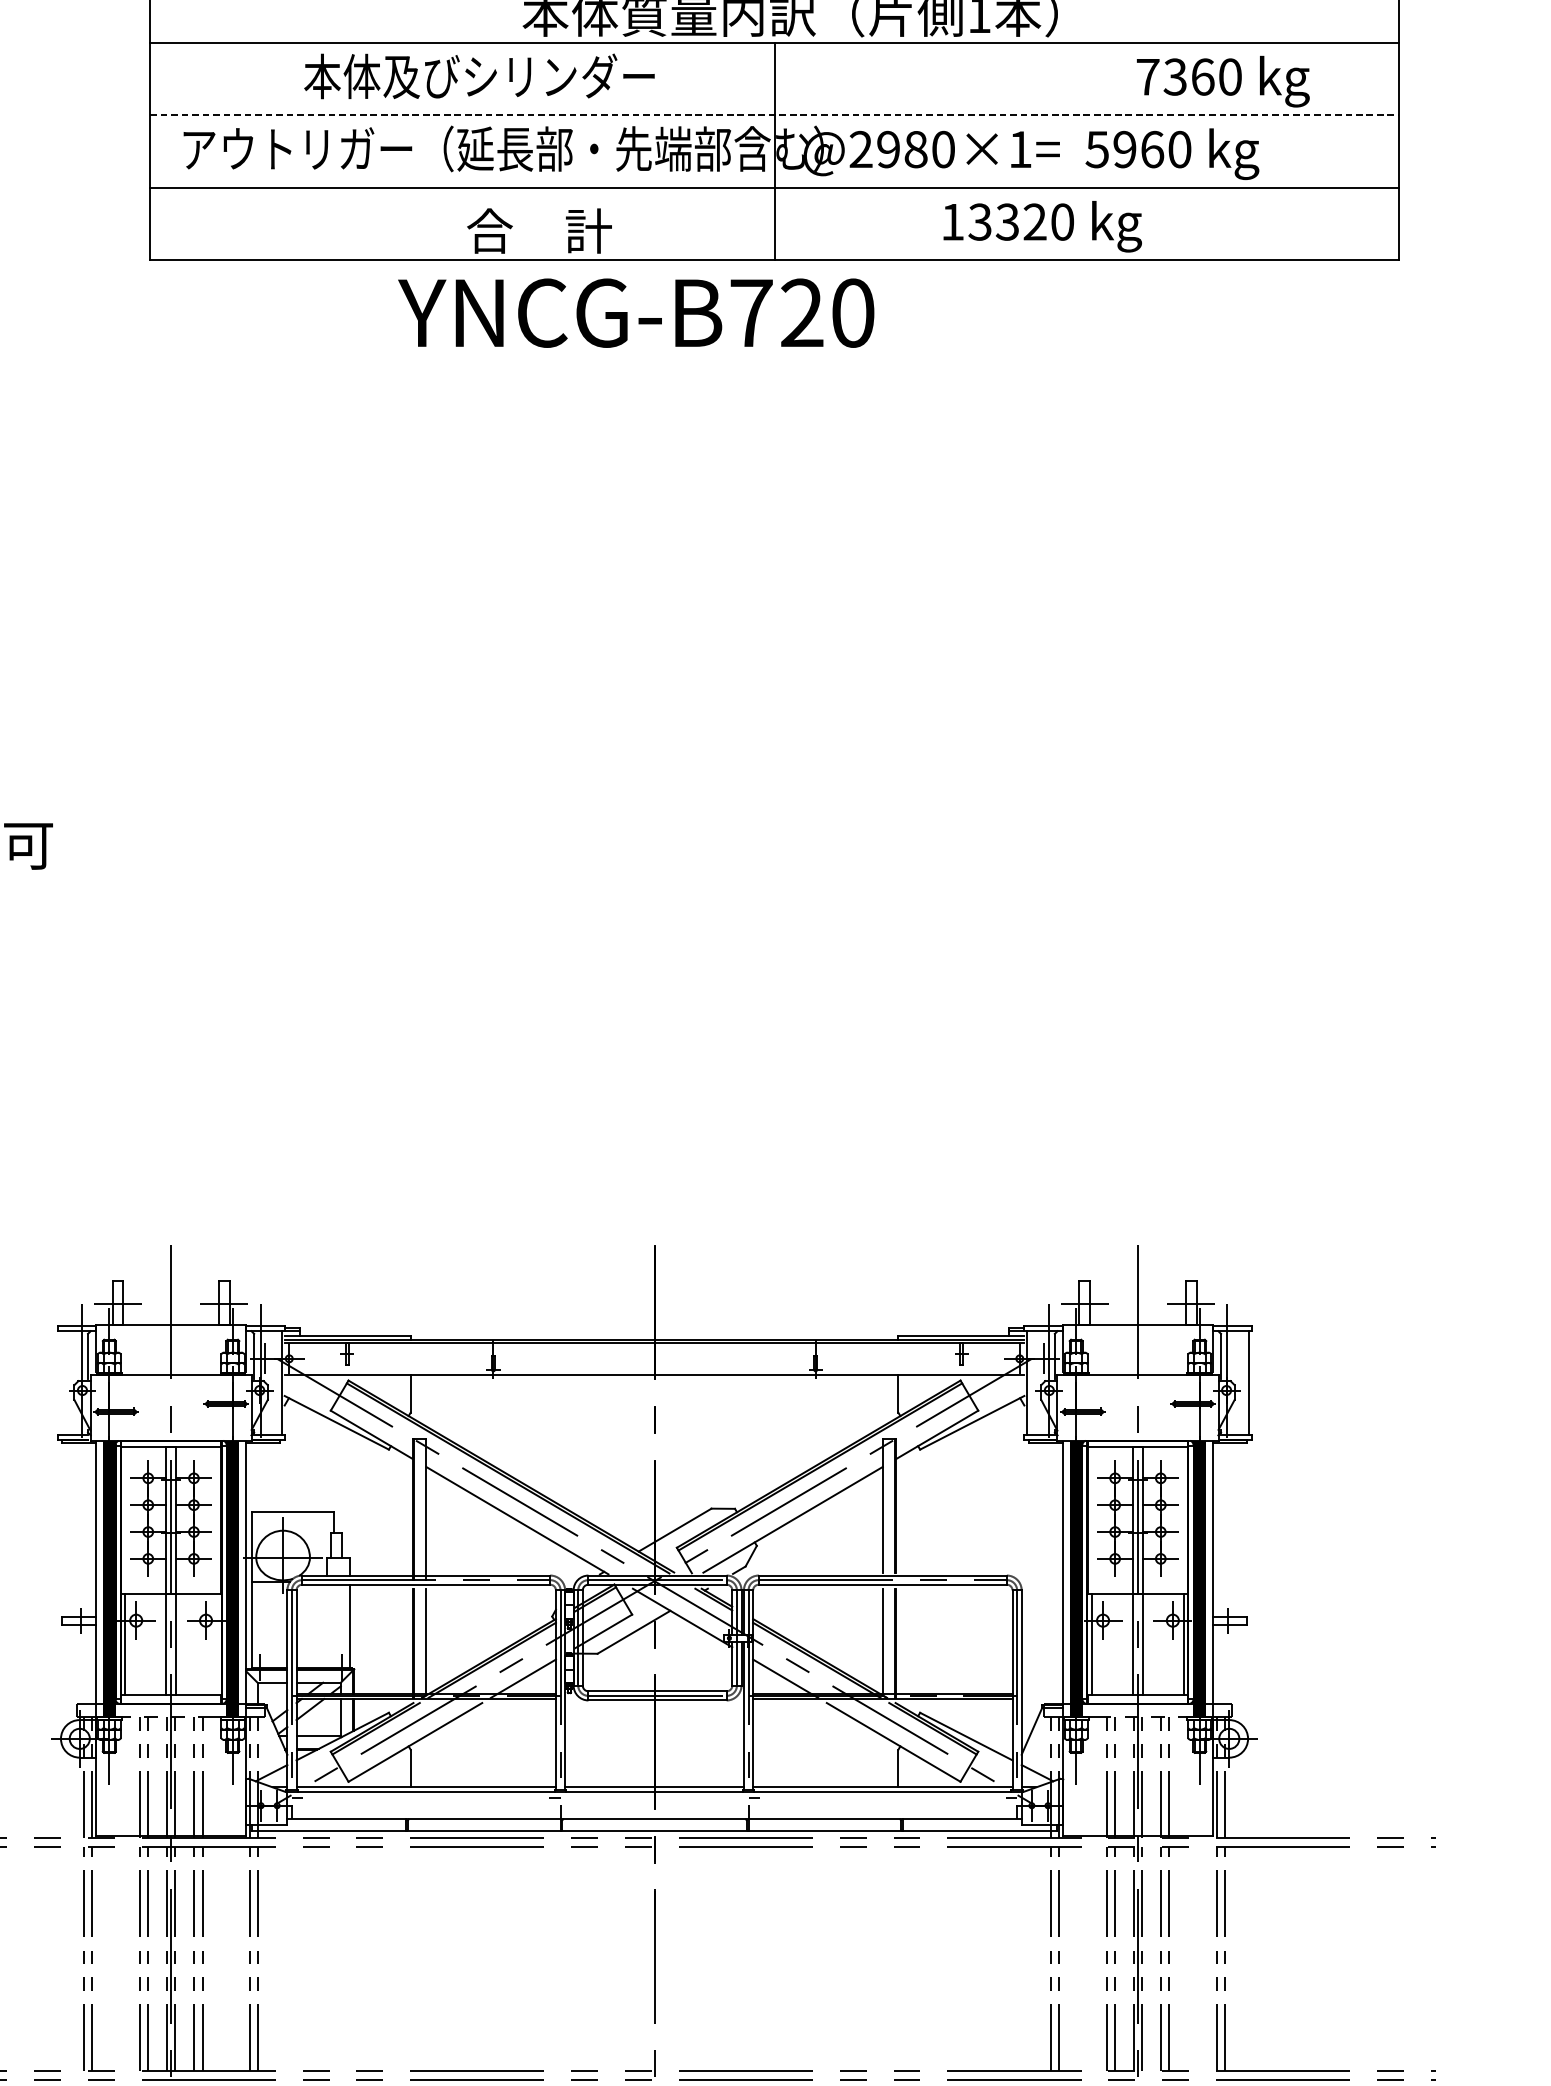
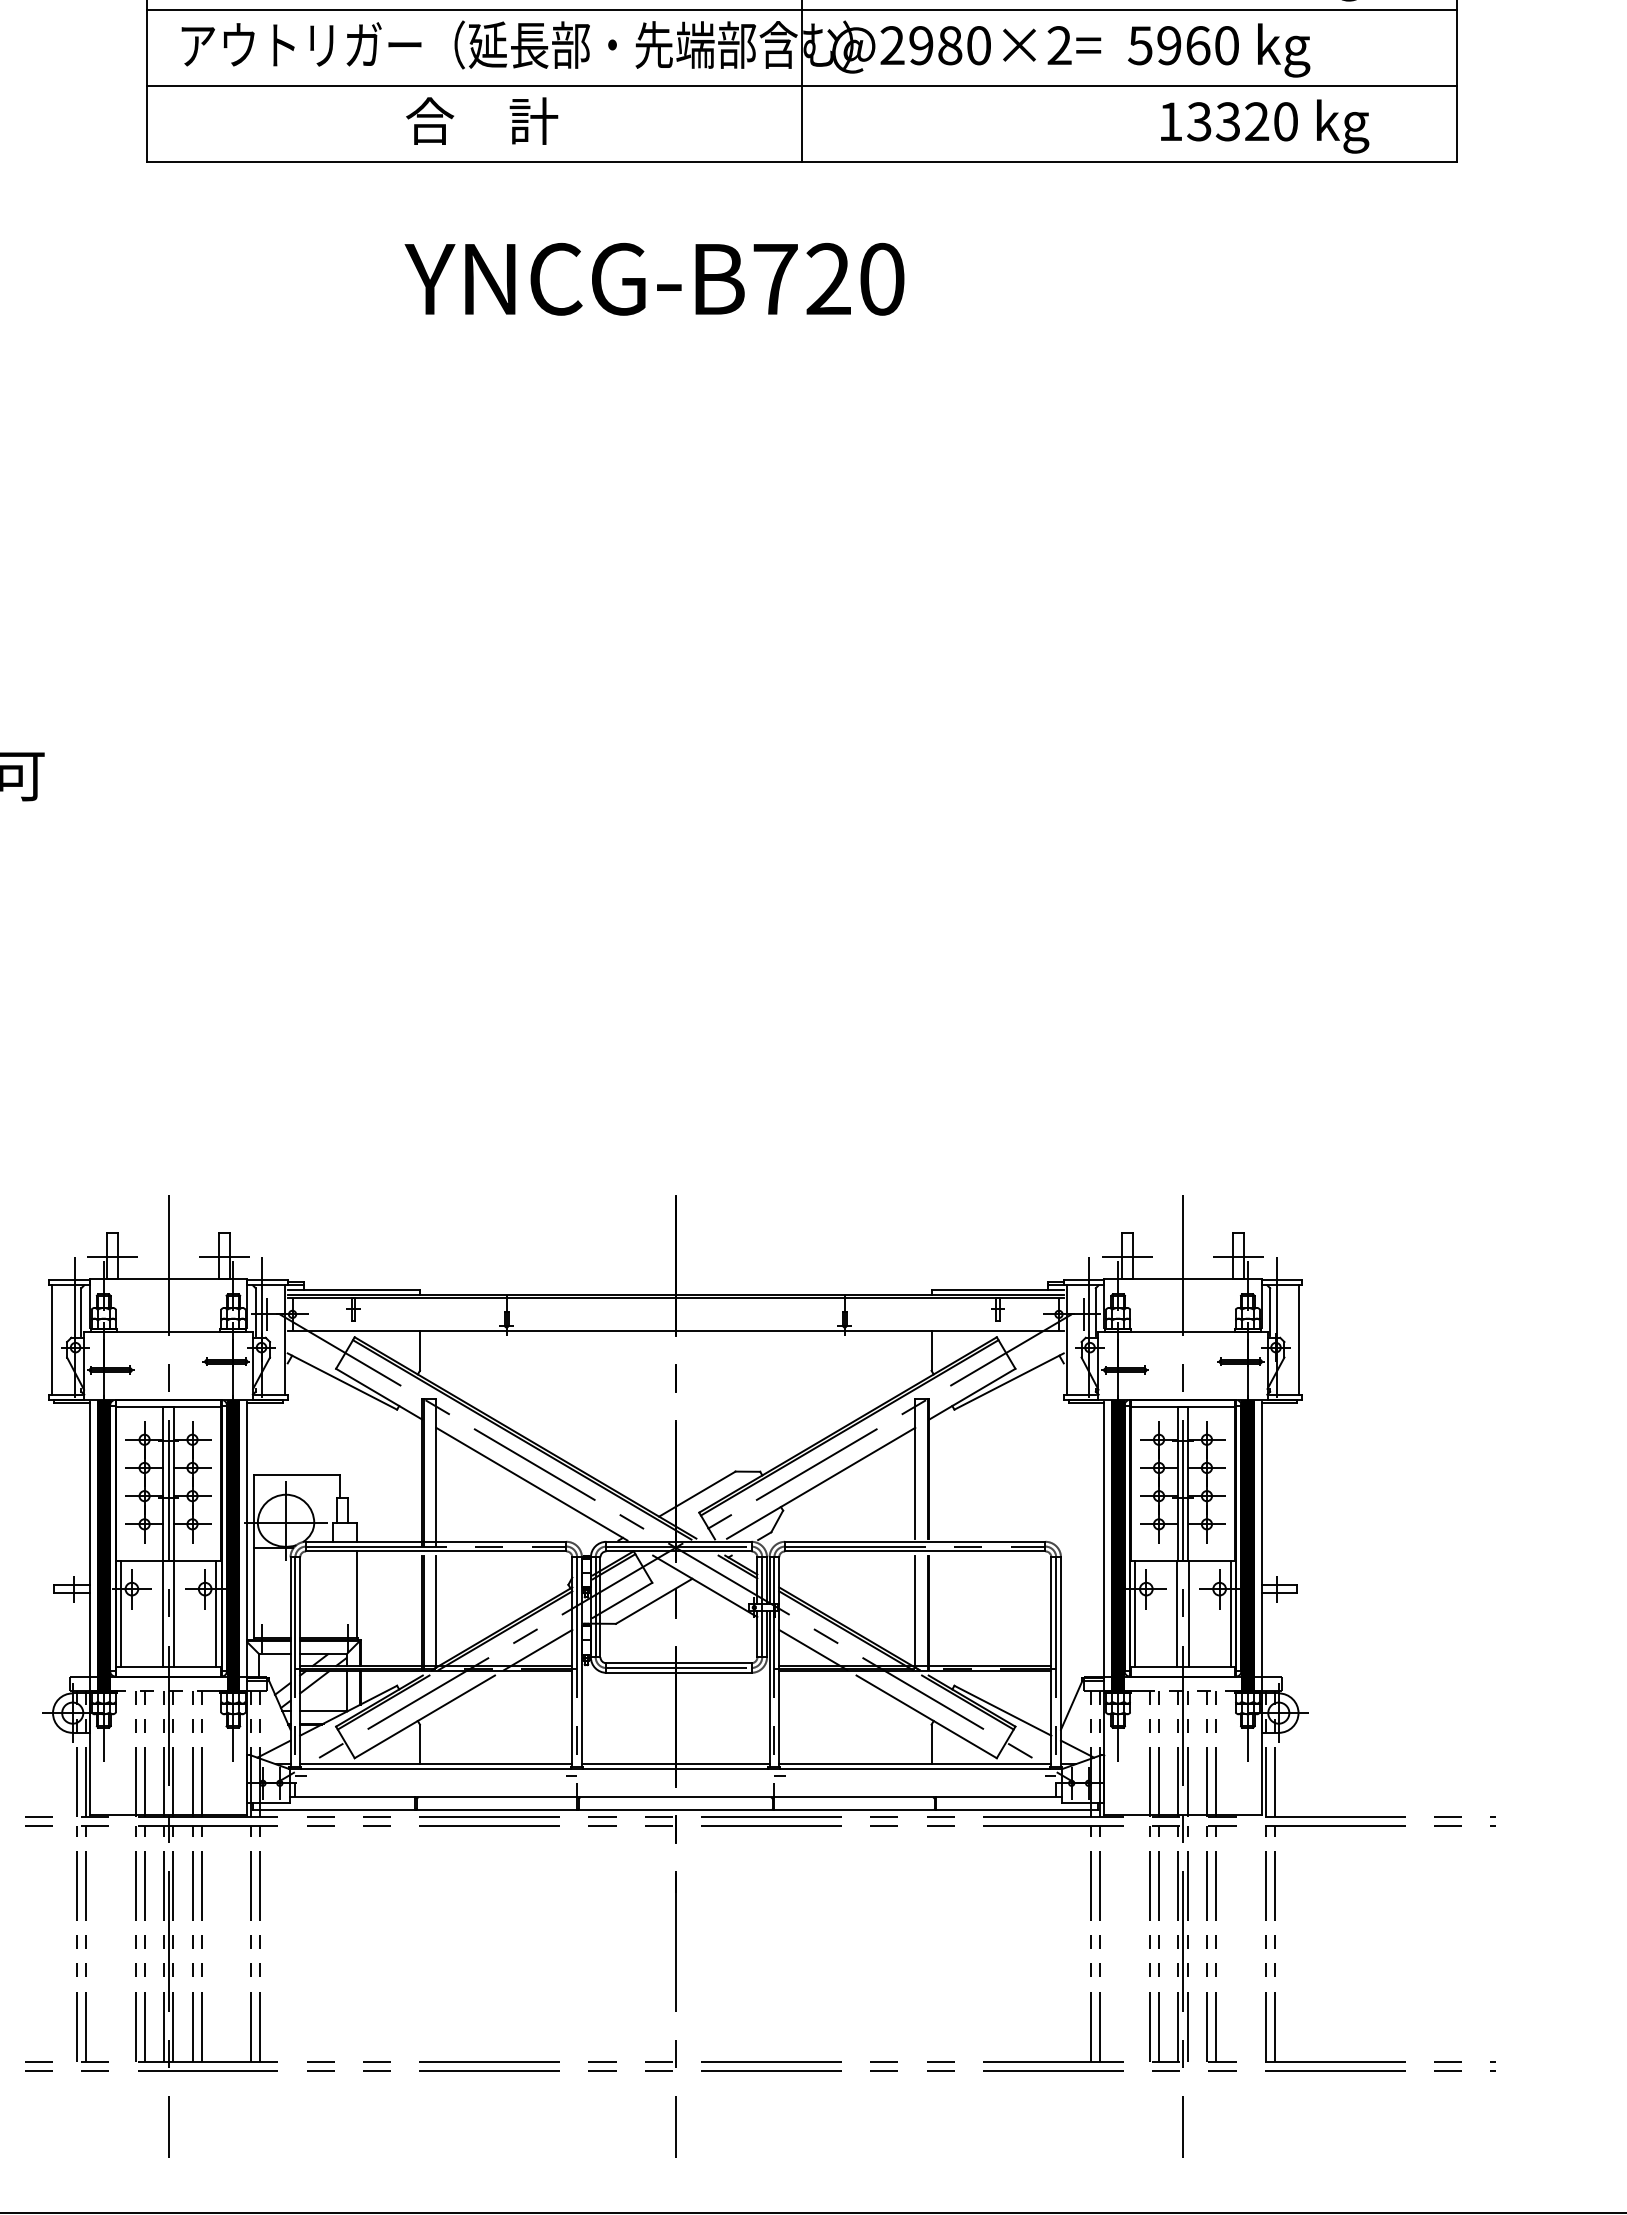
line: (775, 115) -> (802, 9), dashed -> solid
text: (1020, 149) -> (1059, 45), @2980×1= -> @2980×2=
text: (1043, 226) -> (1265, 126), moved
text: (539, 230) -> (482, 120), moved
text: (636, 313) -> (654, 279), moved
line: (60, 1382) -> (52, 1339), added
line: (216, 1643) -> (216, 1613), added

